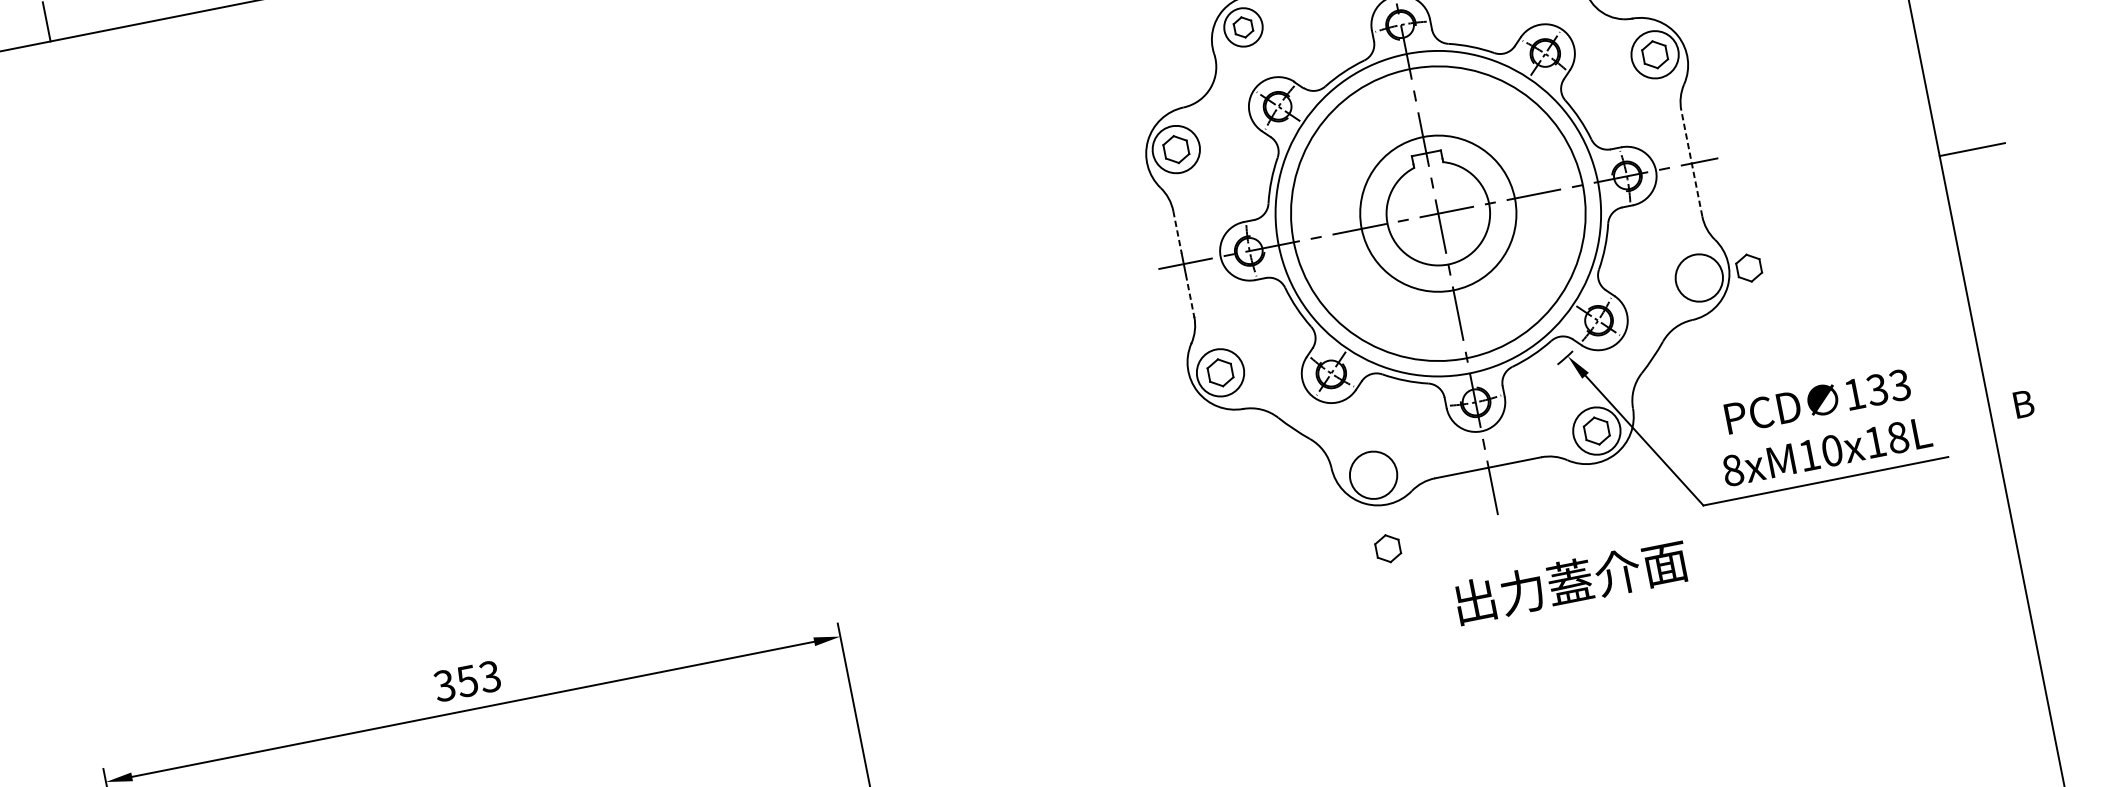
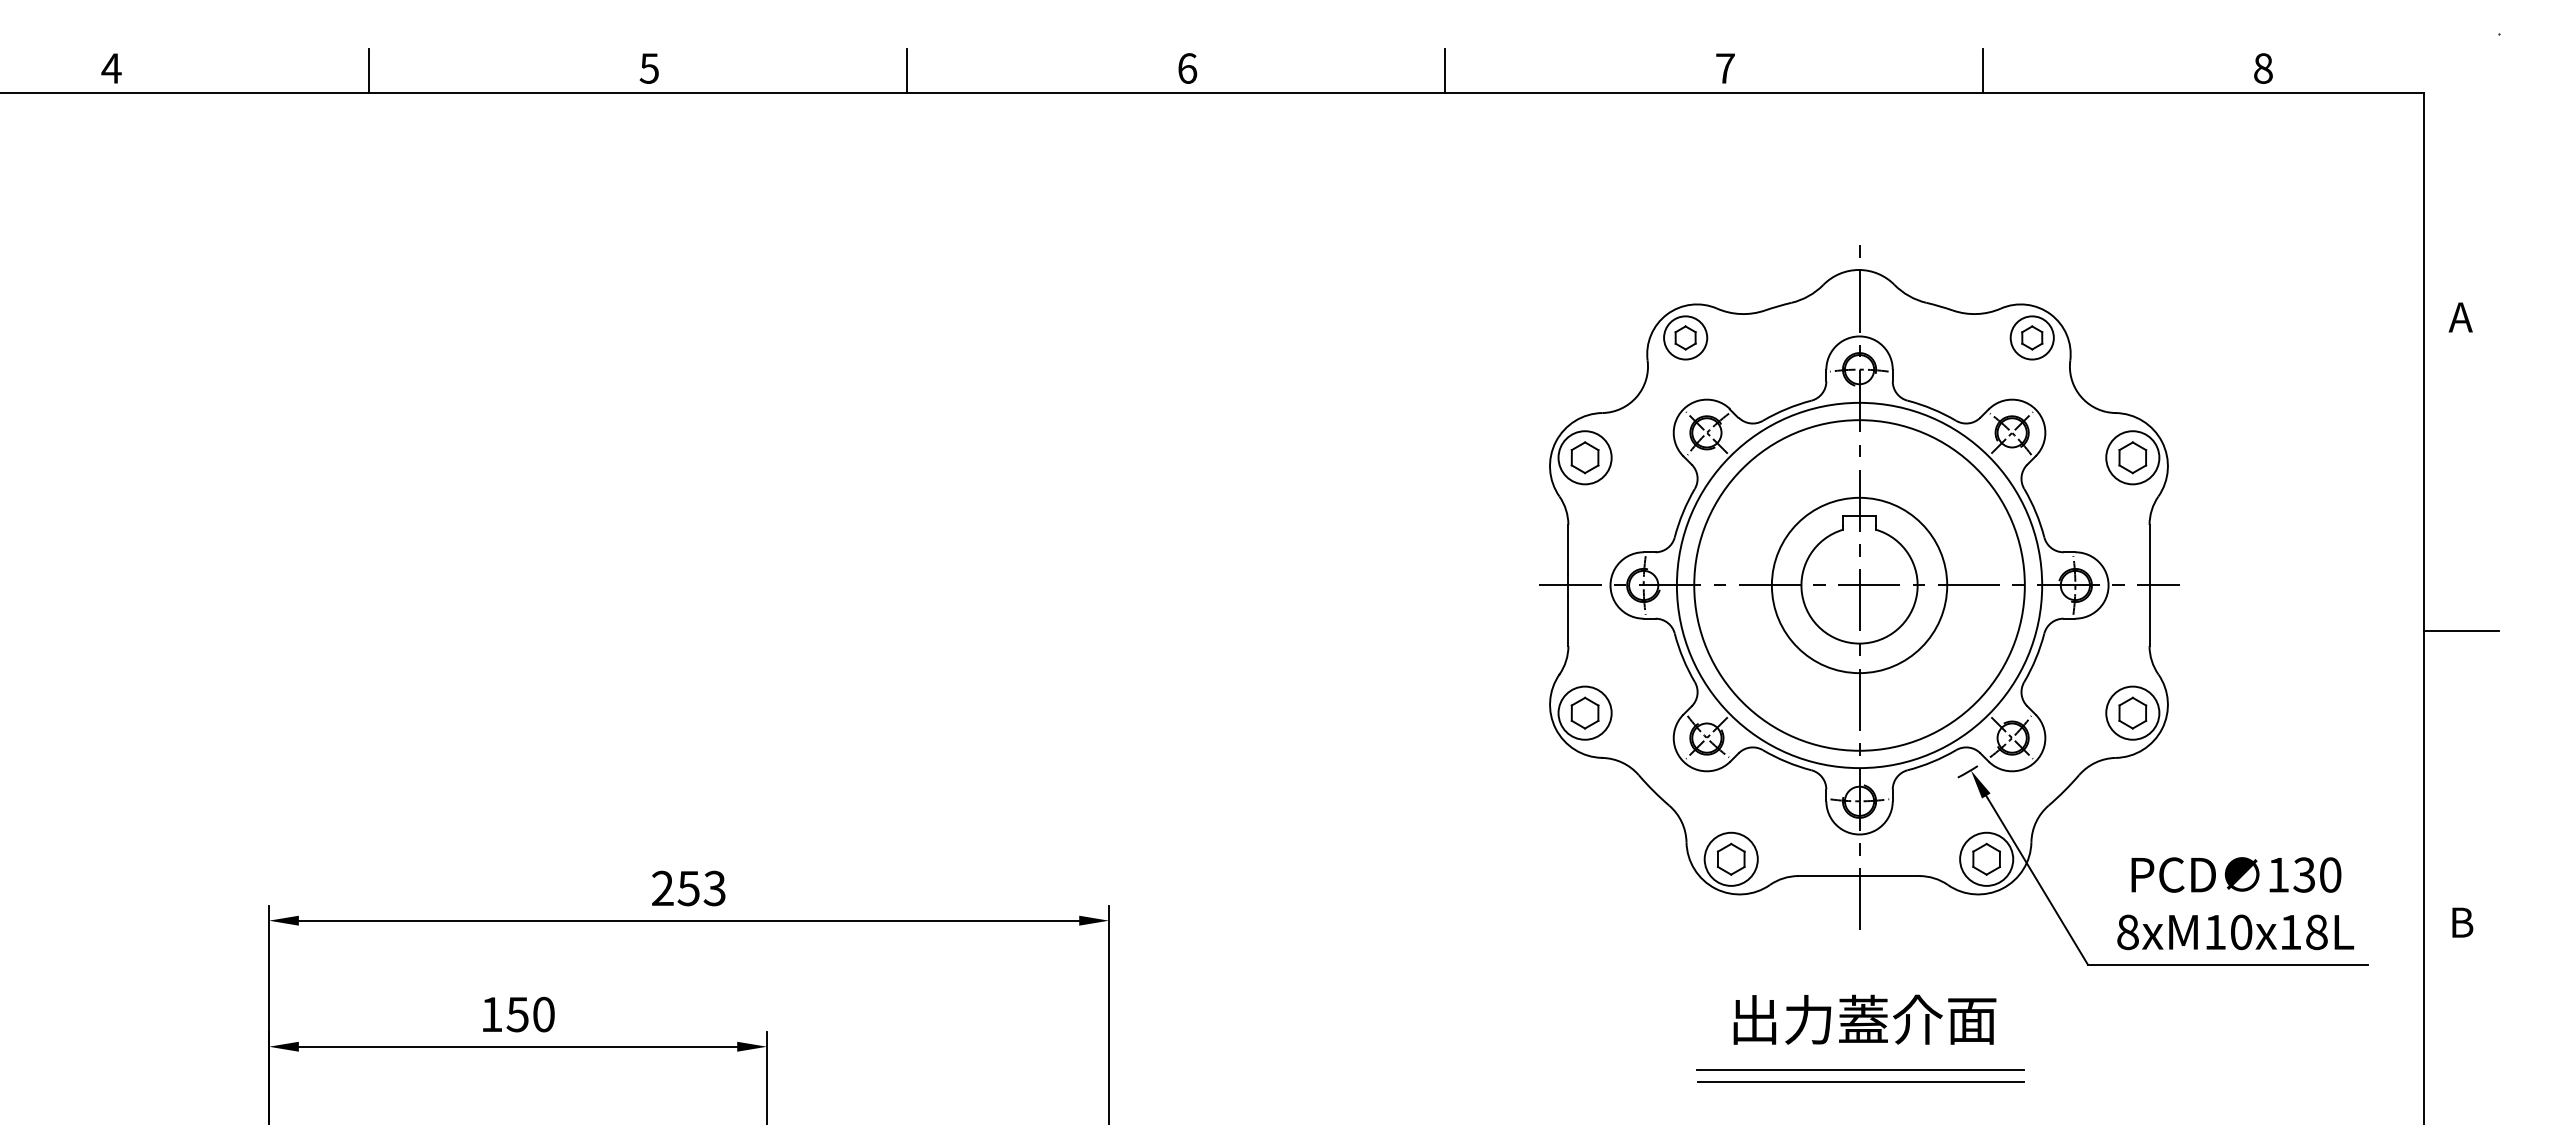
line: (1691, 163) -> (2149, 585), dashed -> solid
line: (1177, 232) -> (1568, 549), dashed -> solid
part: (1748, 267) -> (2132, 712), moved
line: (1190, 296) -> (1568, 622), dashed -> solid
text: (1900, 384) -> (2330, 874), 133 -> 130
part: (1388, 547) -> (1731, 858), moved
text: (1571, 581) -> (1864, 1019), moved
line: (1523, 637) -> (1860, 1070), added
line: (1525, 647) -> (1860, 1081), added
text: (444, 685) -> (662, 888), 353 -> 253

